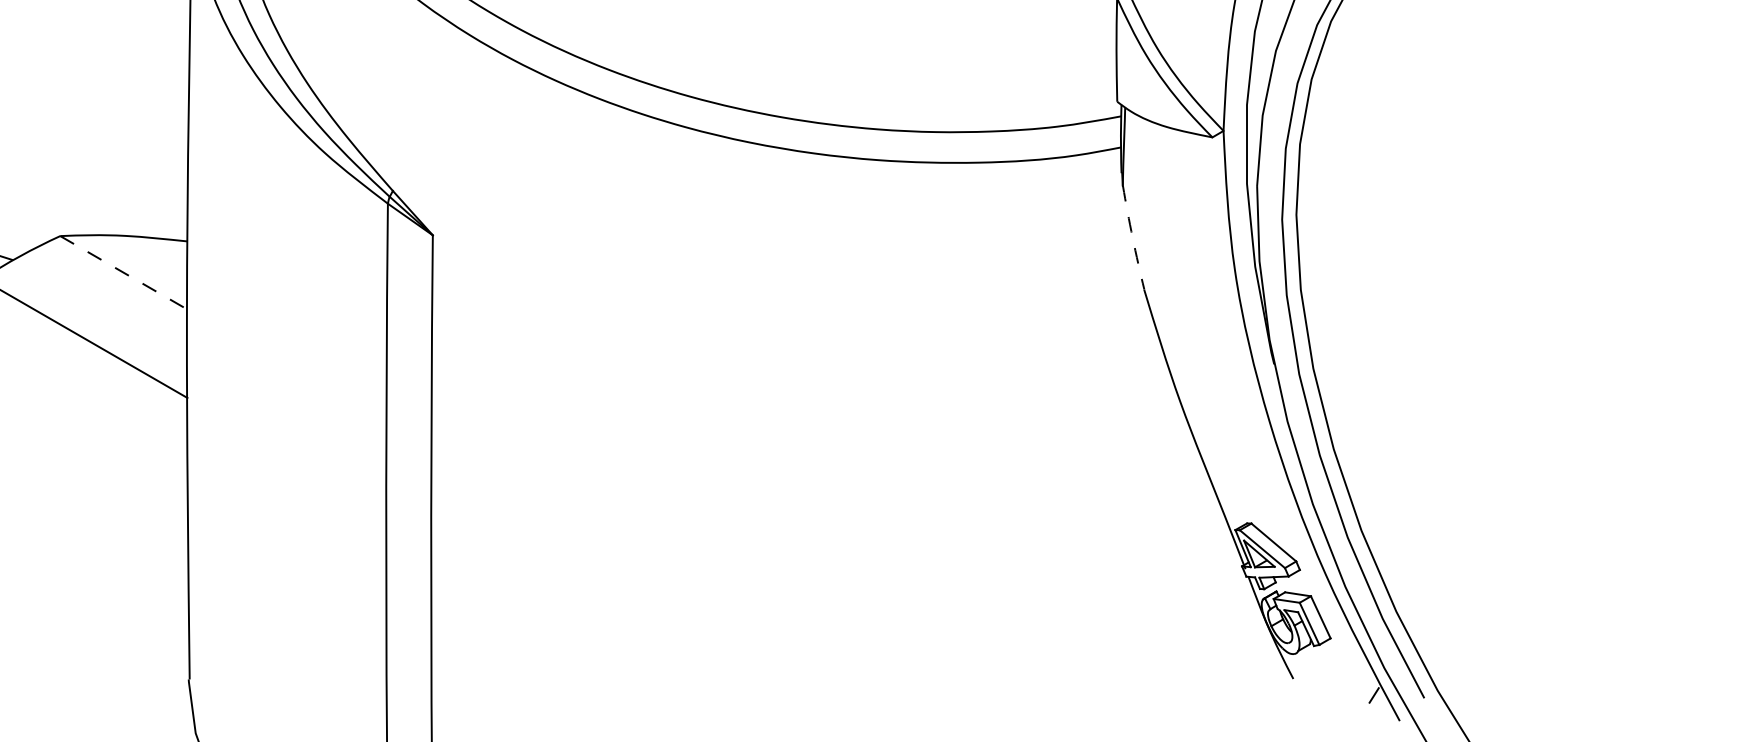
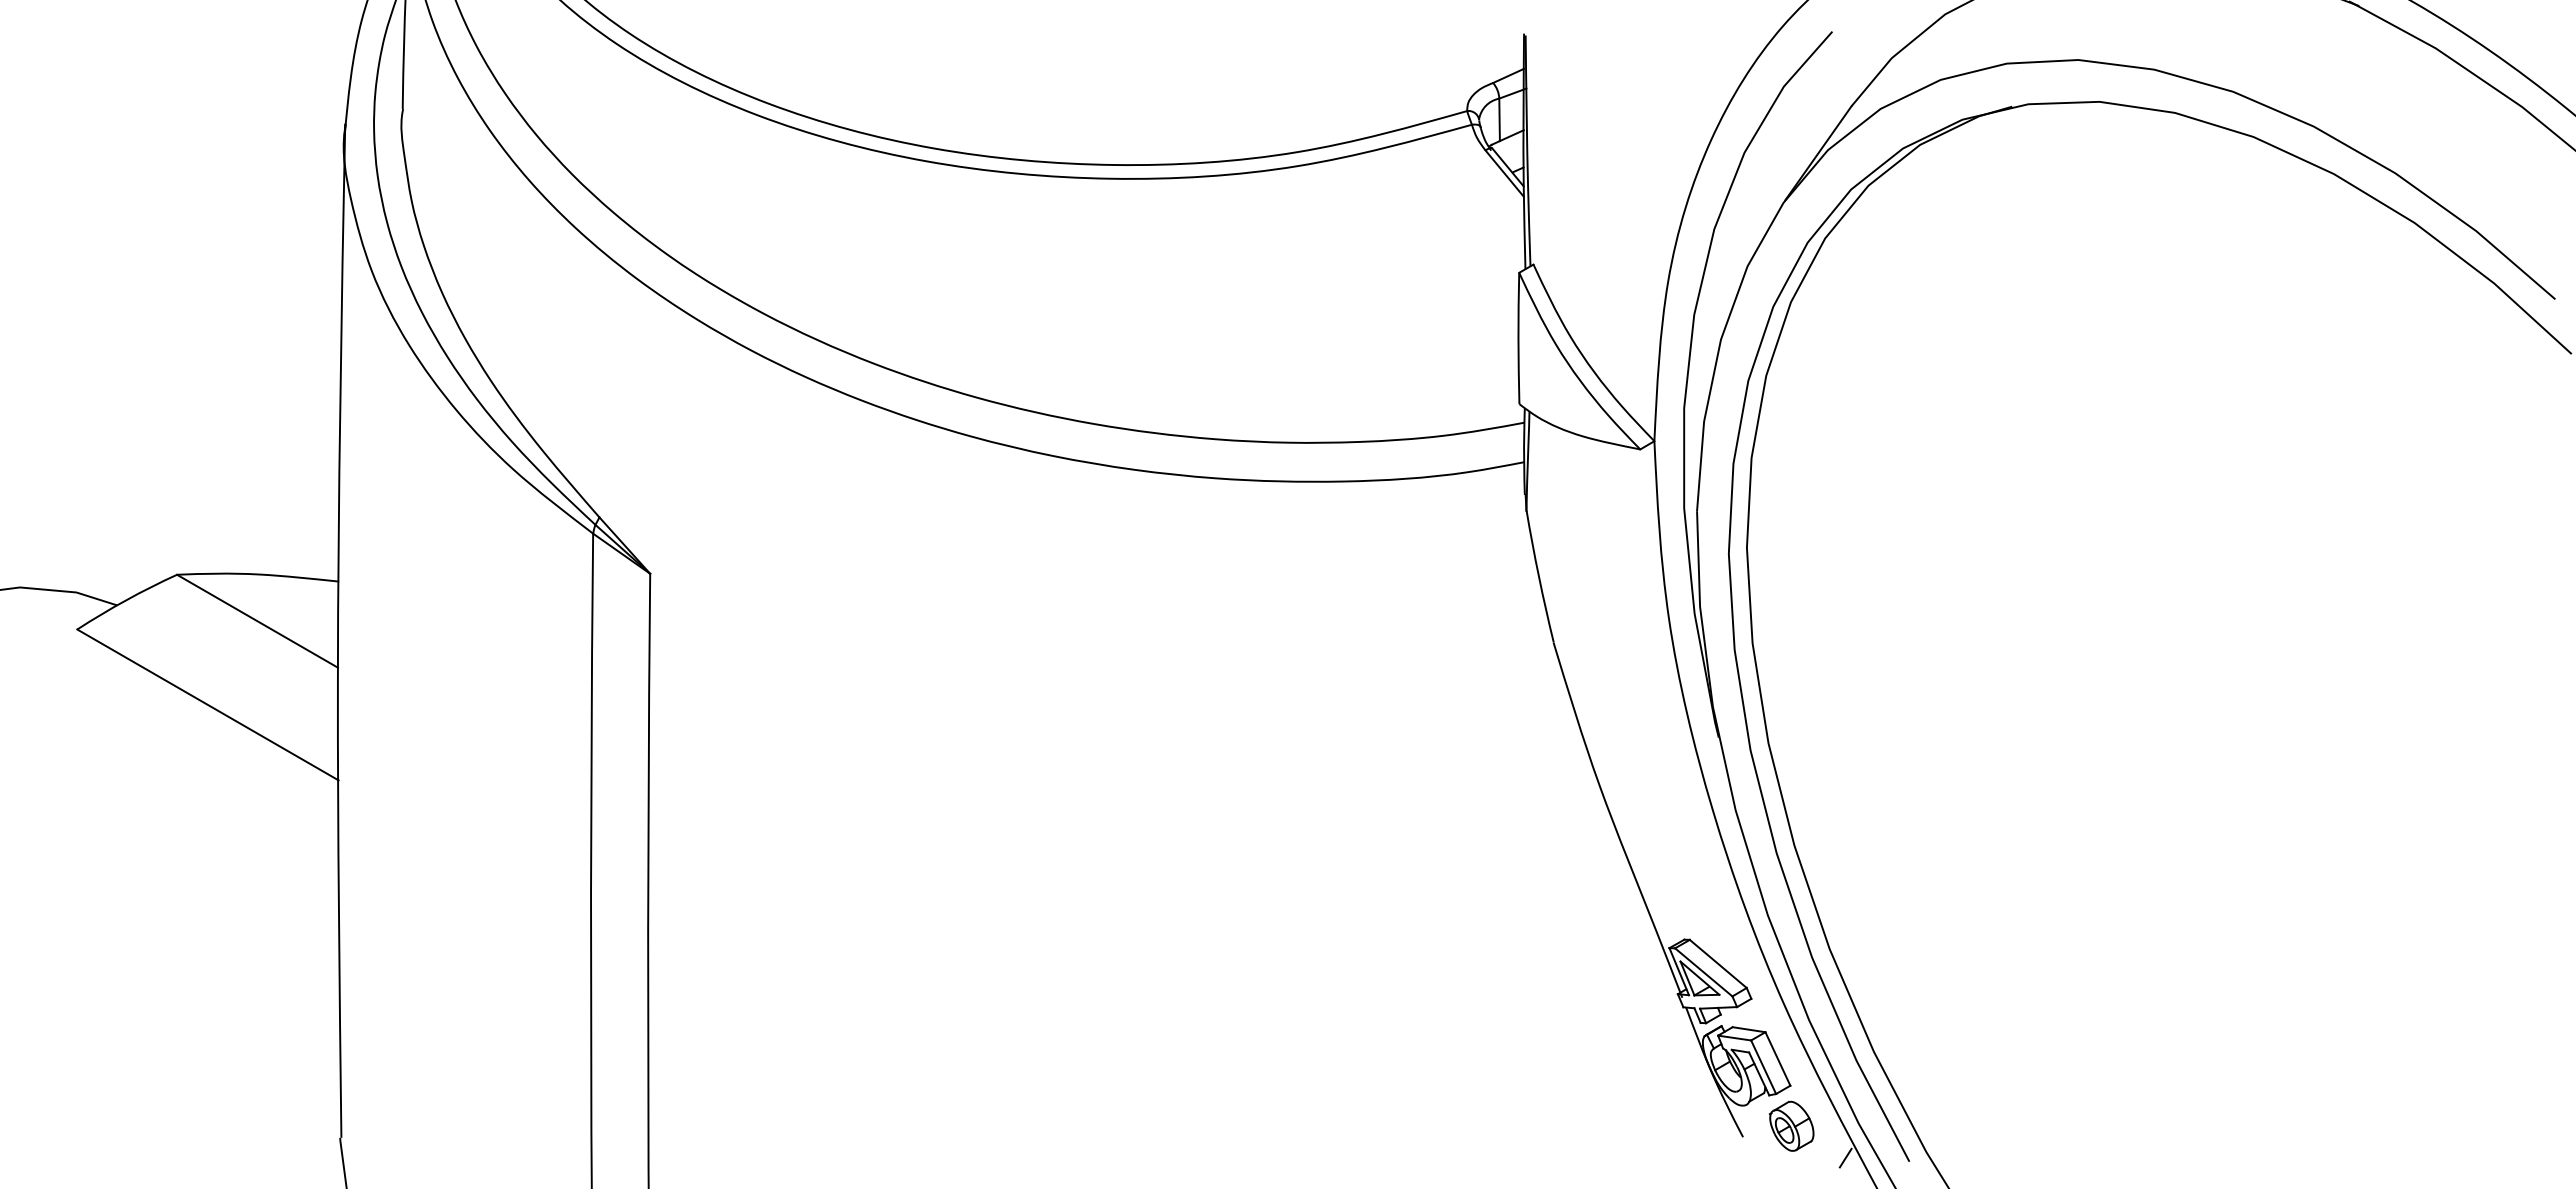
arc: (1133, 238) -> (1539, 577), dashed -> solid
line: (123, 272) -> (257, 621), dashed -> solid
part: (1331, 669) -> (1791, 1125), added

